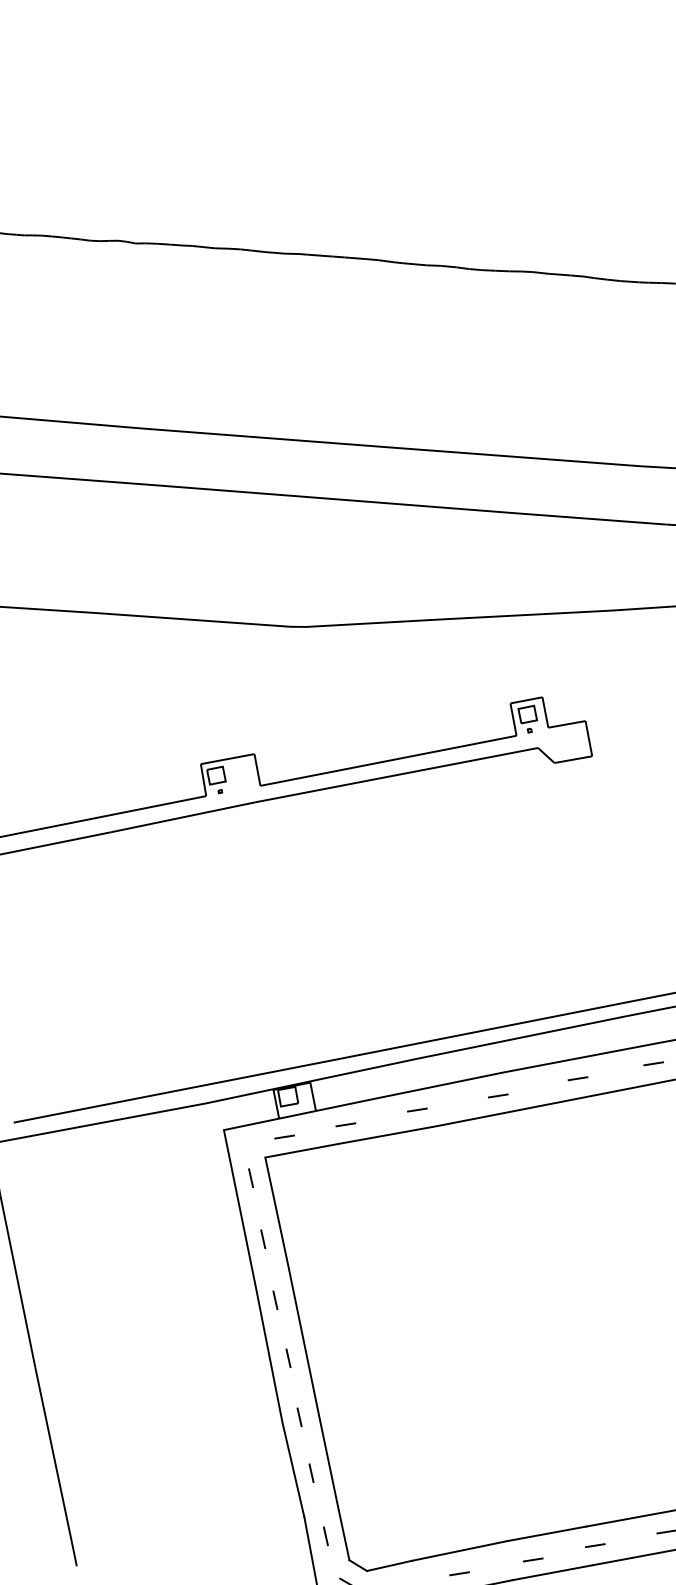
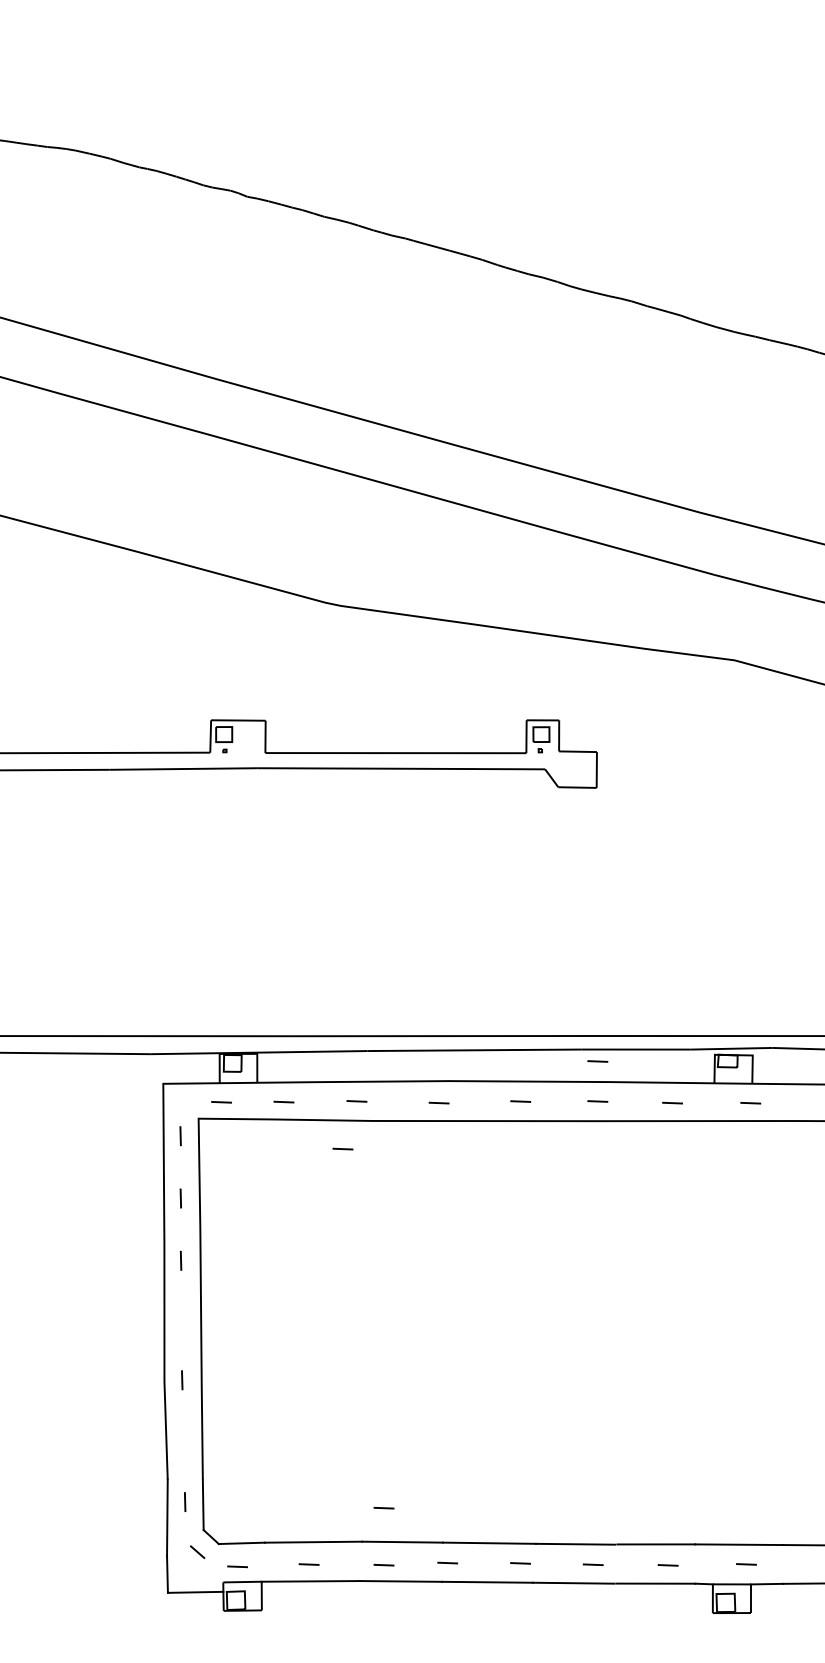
line: (645, 1024) -> (597, 1061), added
line: (412, 1159) -> (342, 1148), added
line: (288, 1358) -> (182, 1320), removed
line: (311, 1473) -> (183, 1437), removed
line: (521, 1503) -> (383, 1507), added

